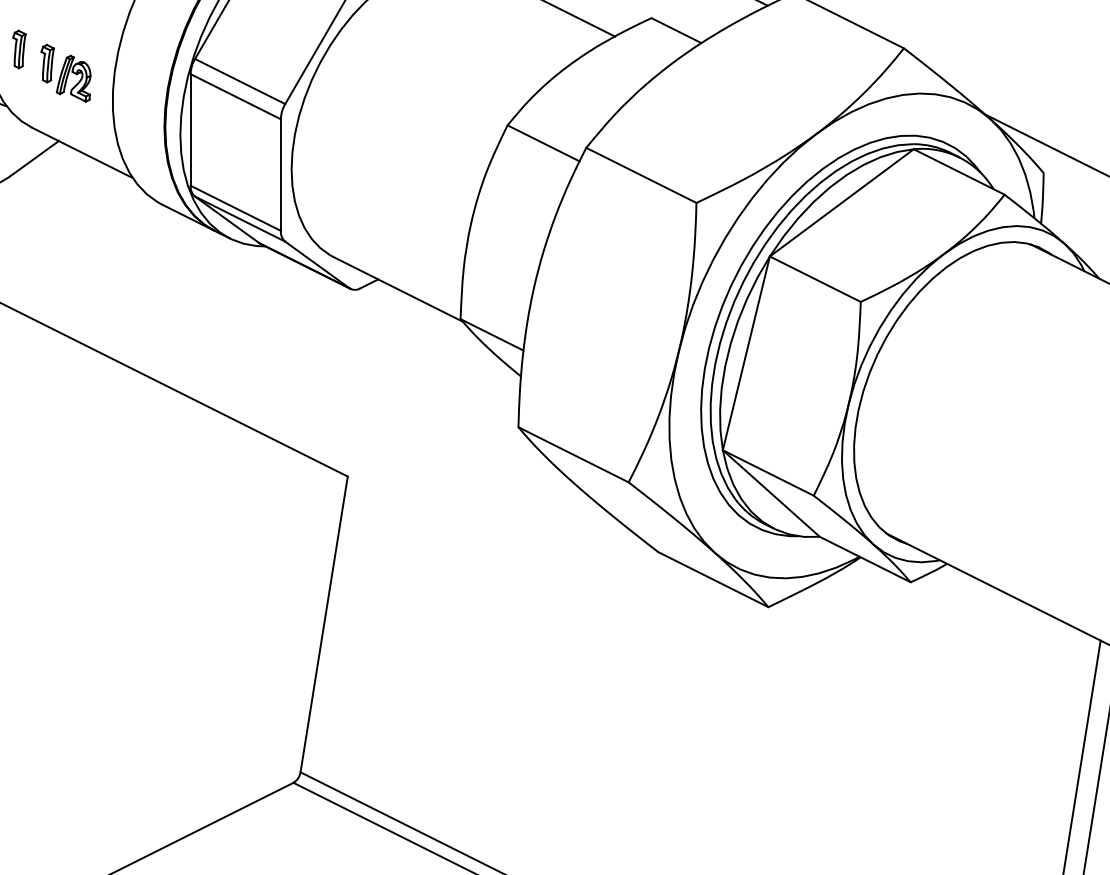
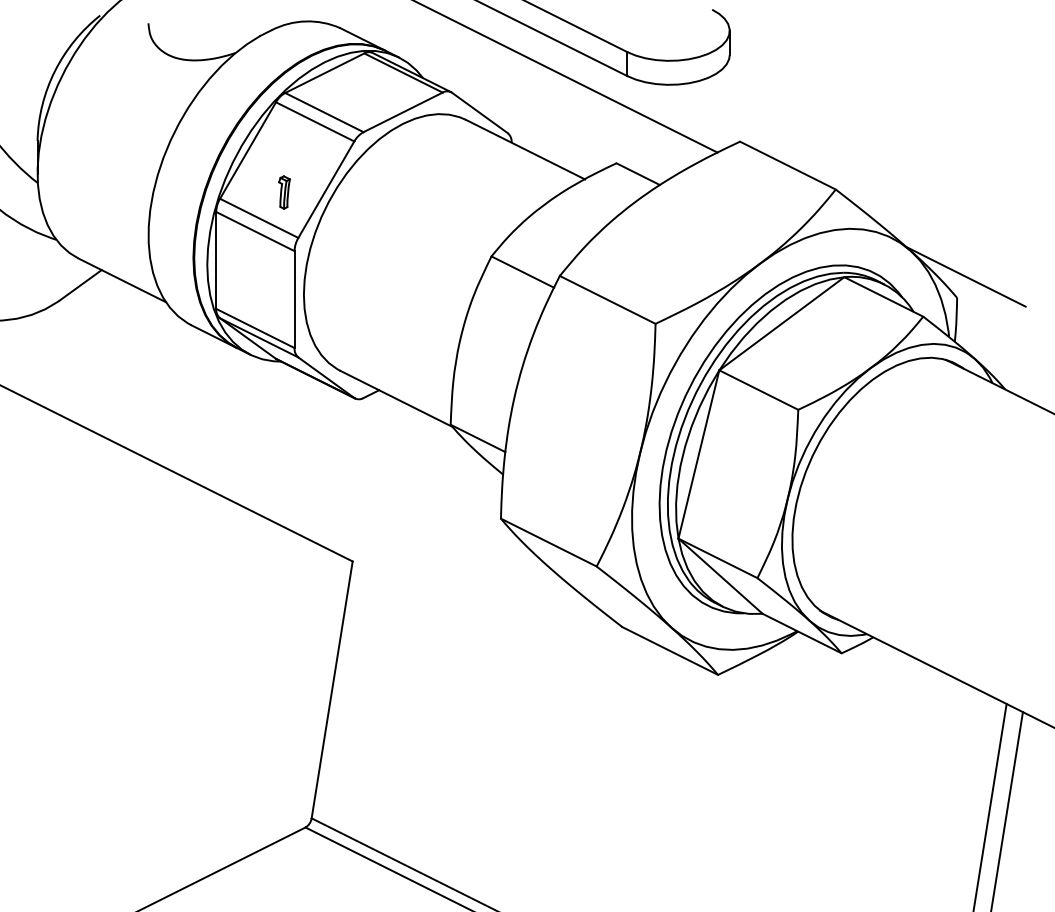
part: (19, 49) -> (284, 192), moved
part: (65, 72) -> (107, 210), removed

